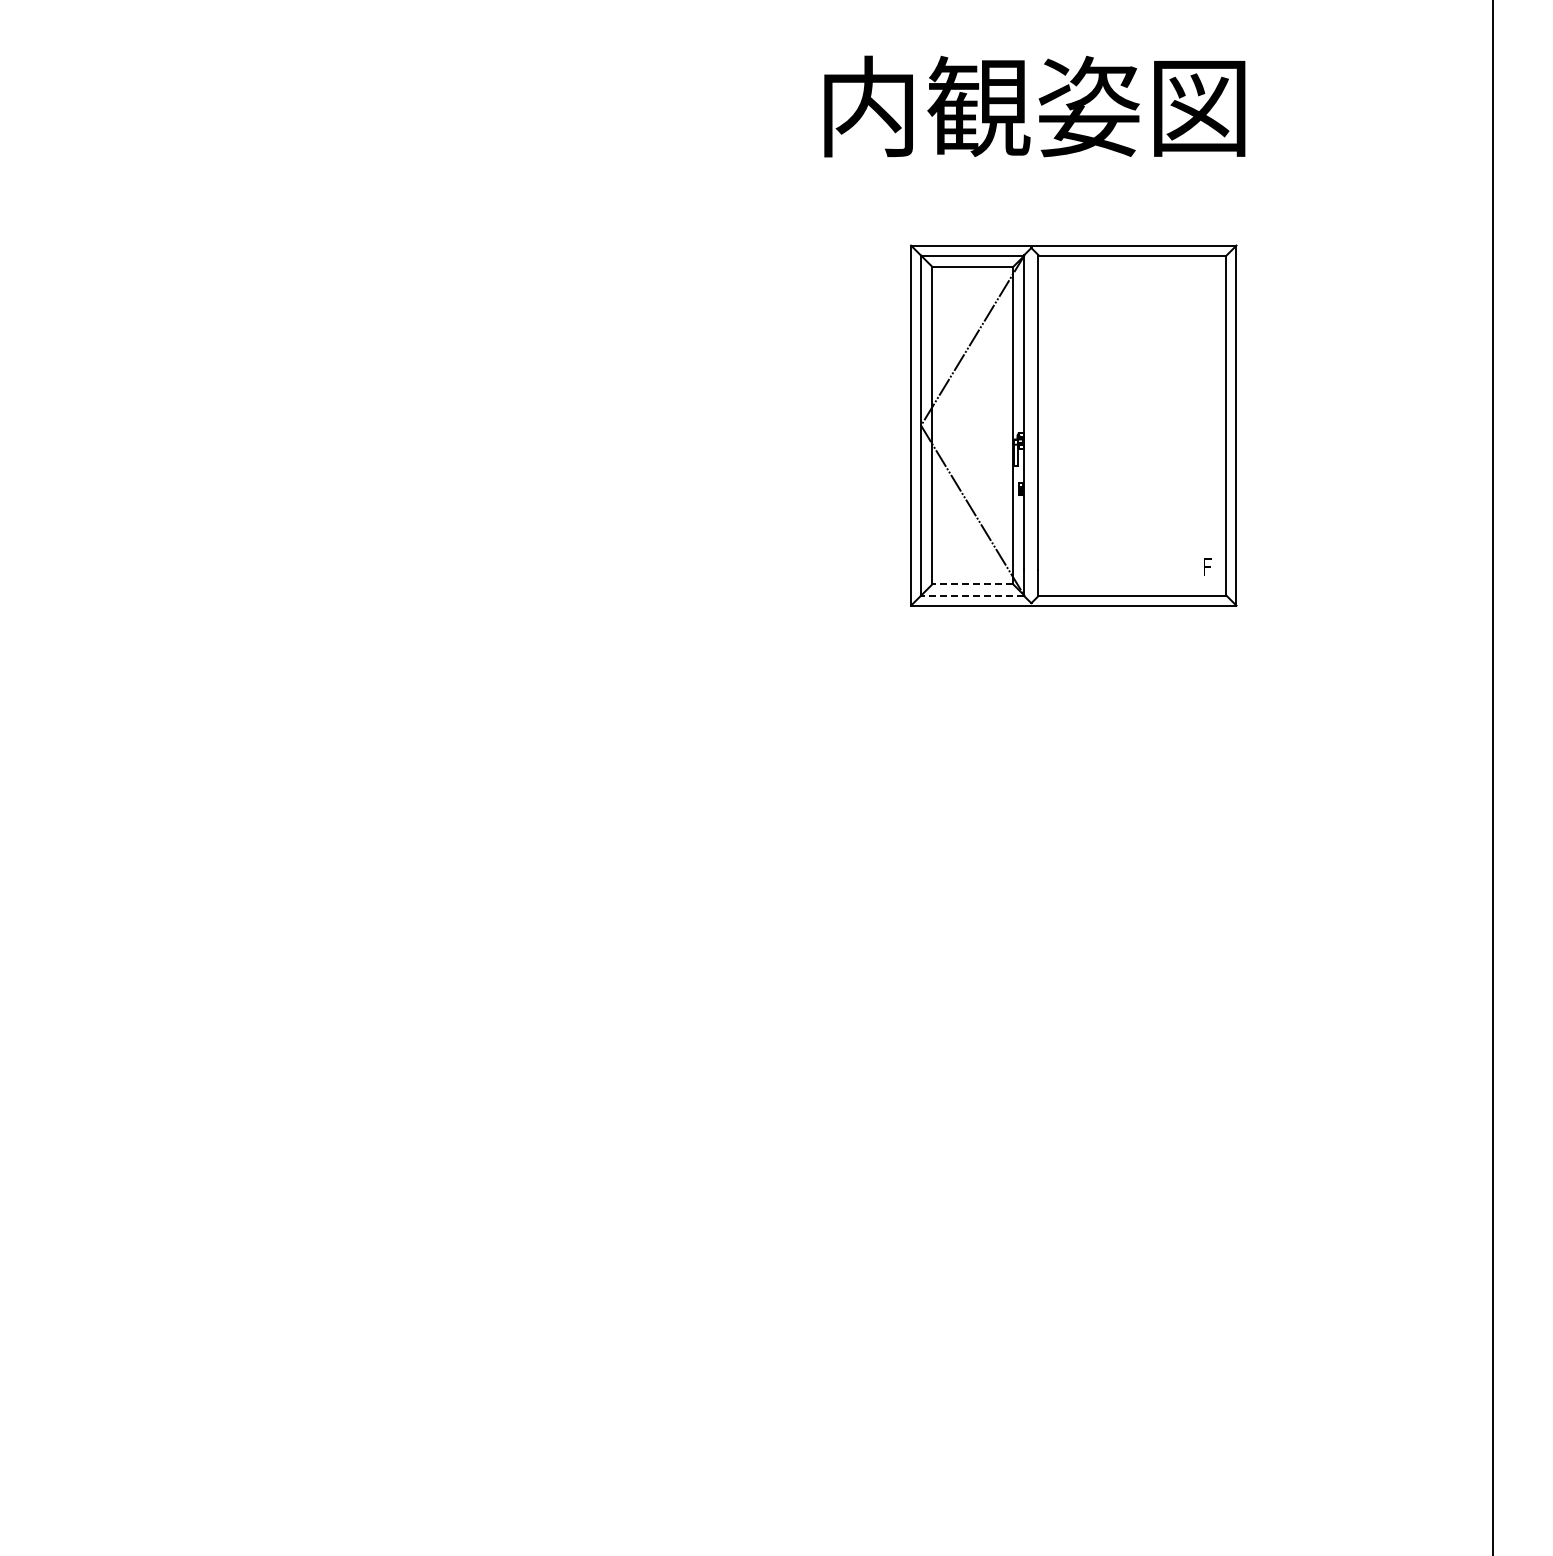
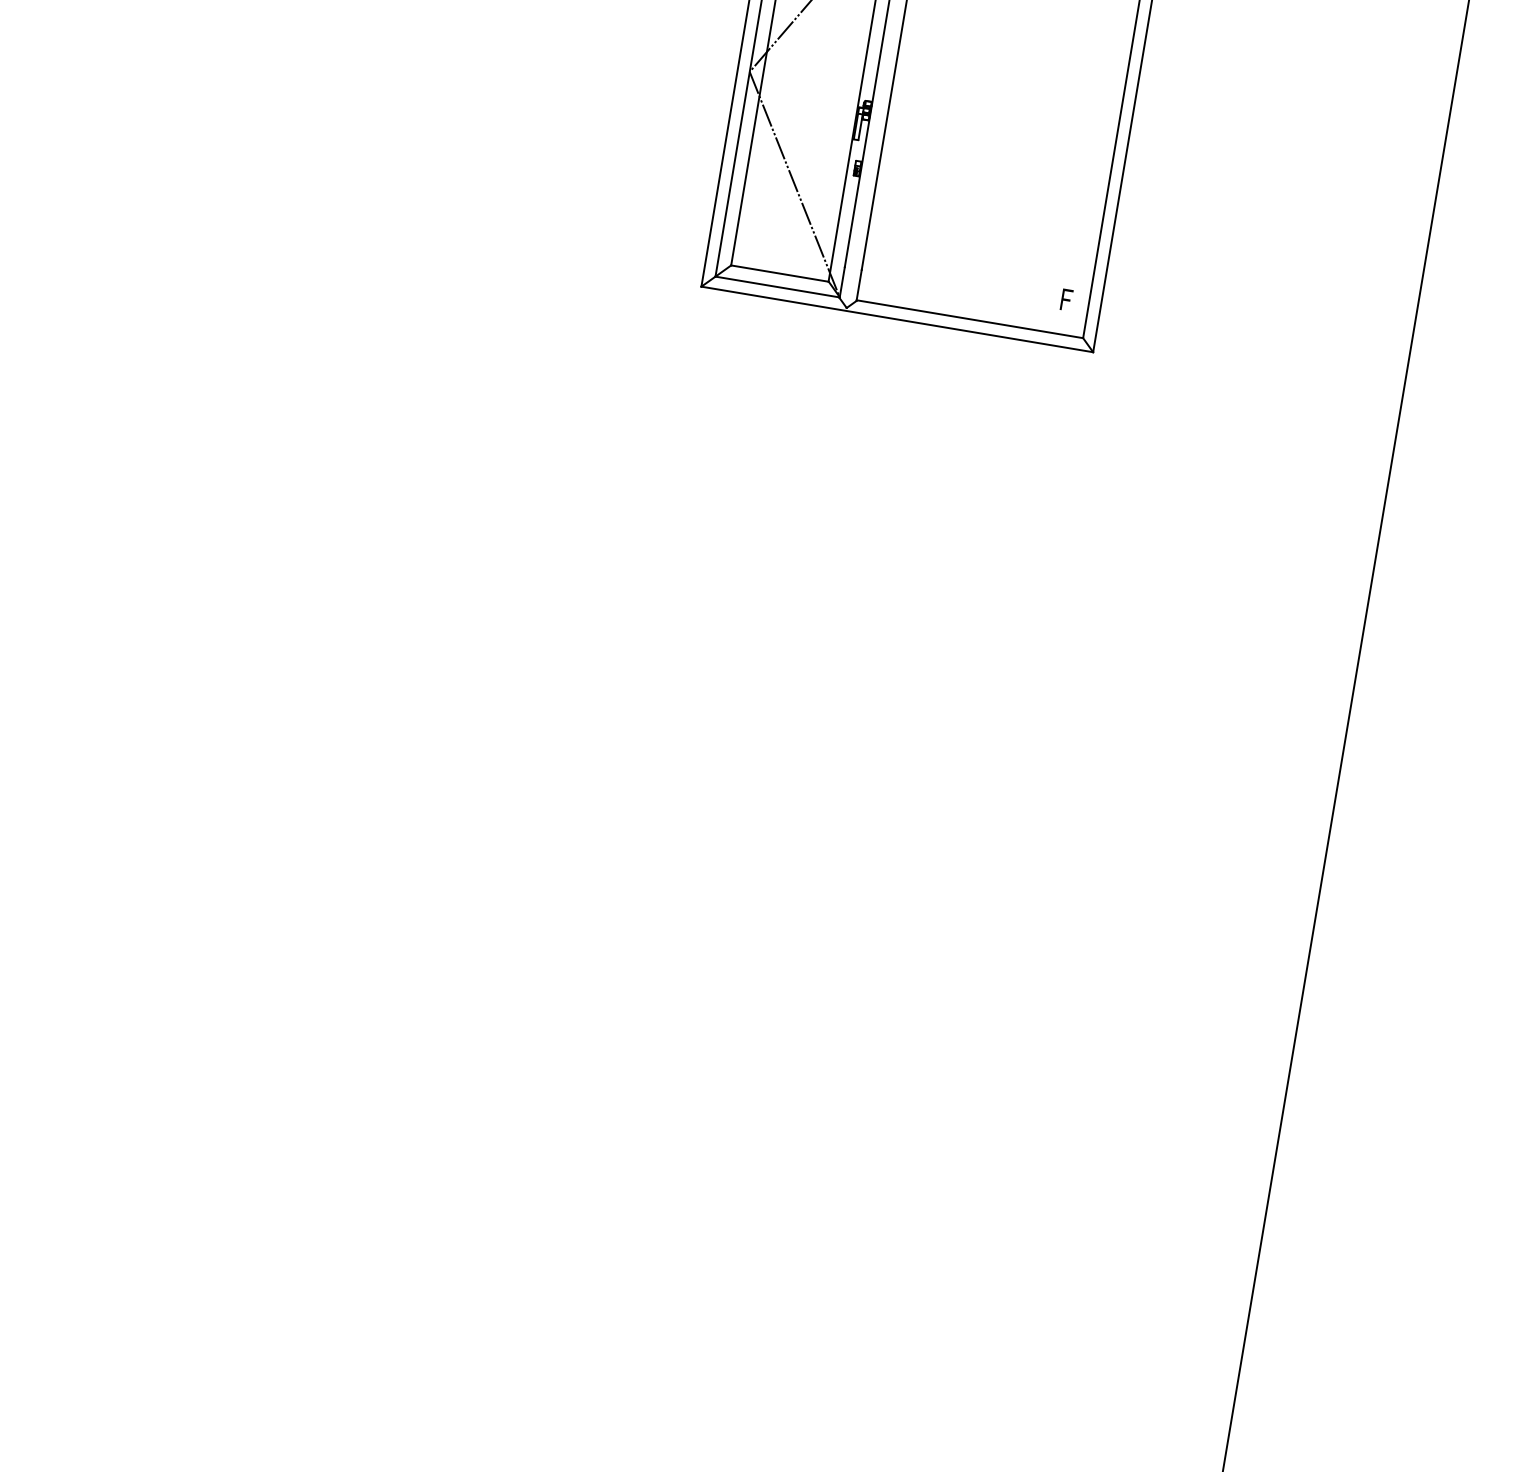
line: (972, 584) -> (779, 273), dashed -> solid
line: (972, 595) -> (777, 286), dashed -> solid

